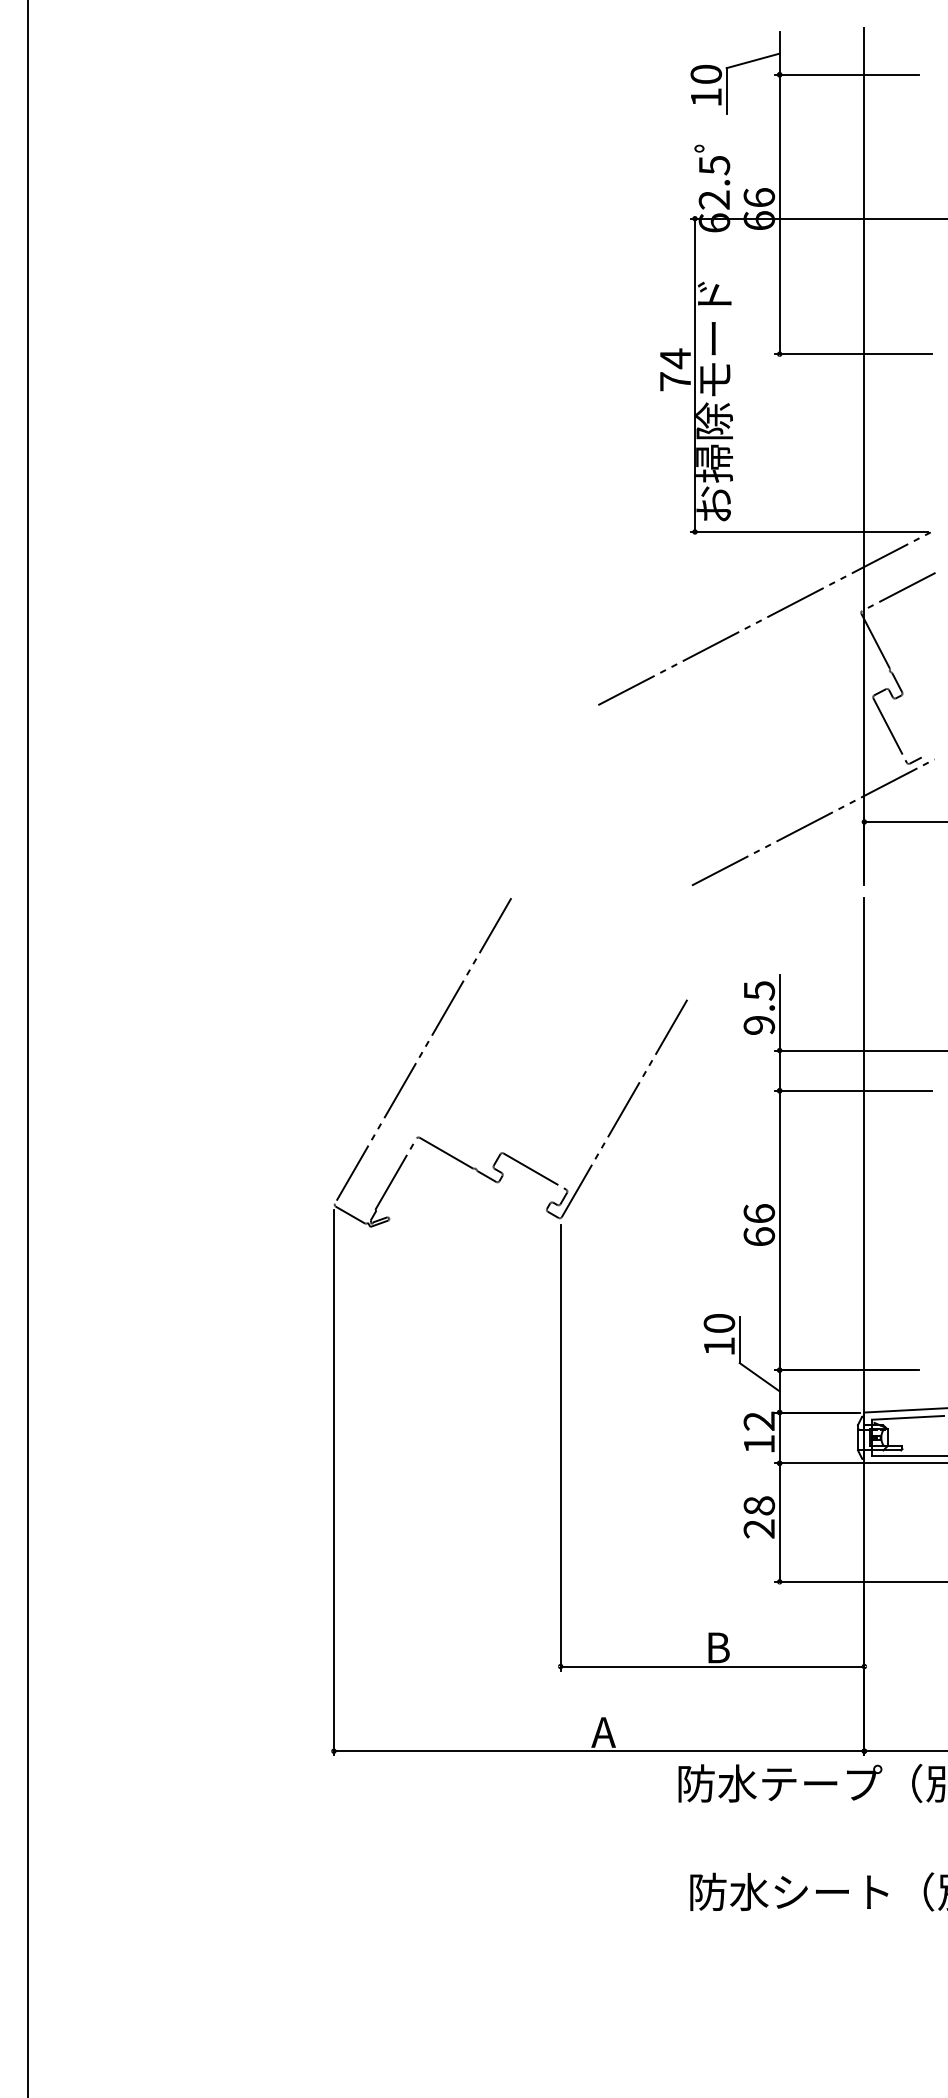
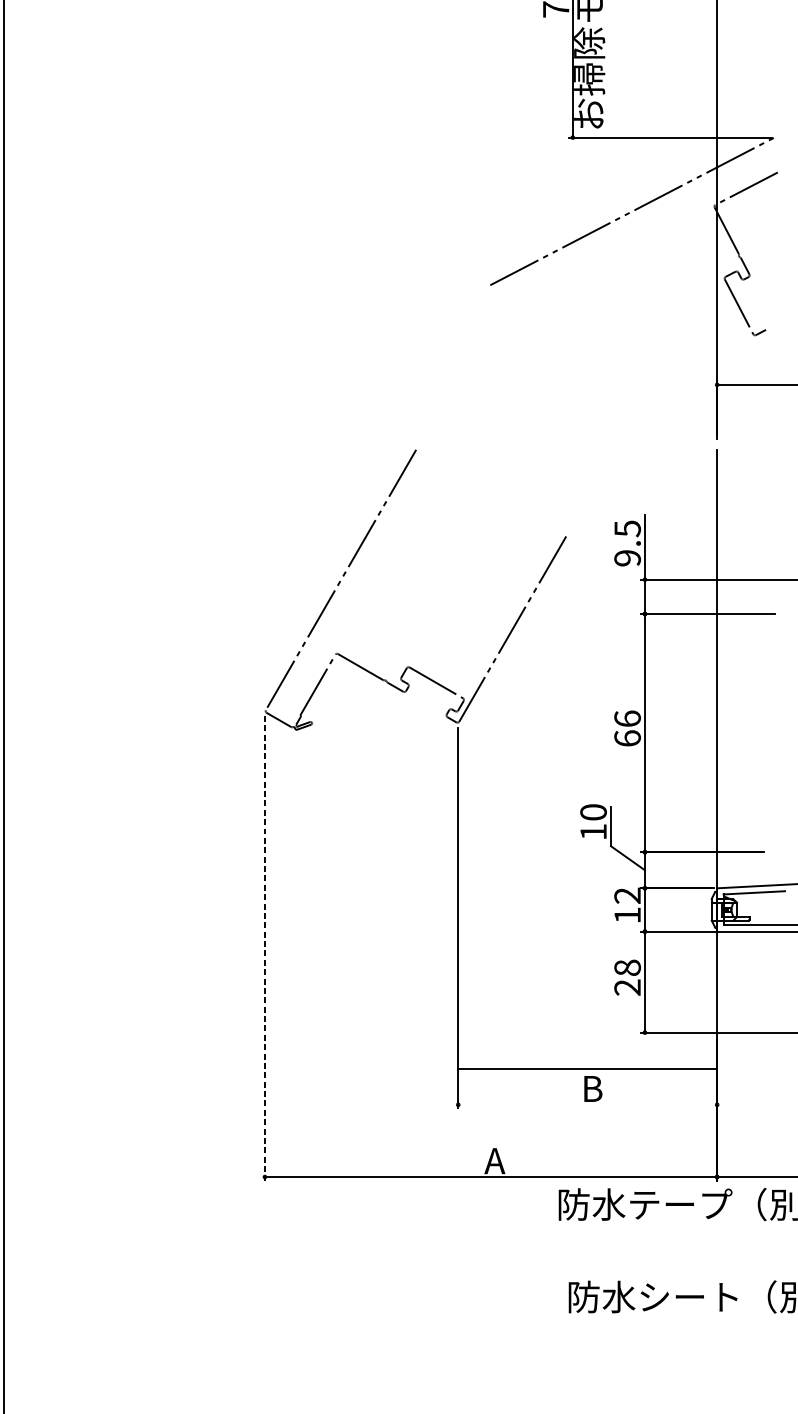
line: (813, 822) -> (673, 385), removed
line: (333, 1482) -> (264, 947), solid -> dashed
line: (712, 1666) -> (587, 1069), moved

